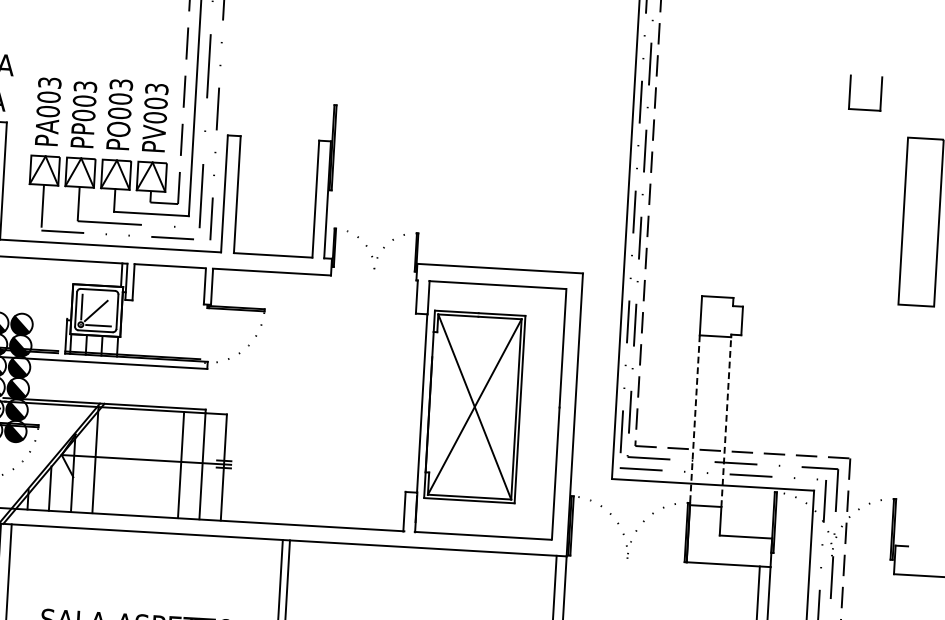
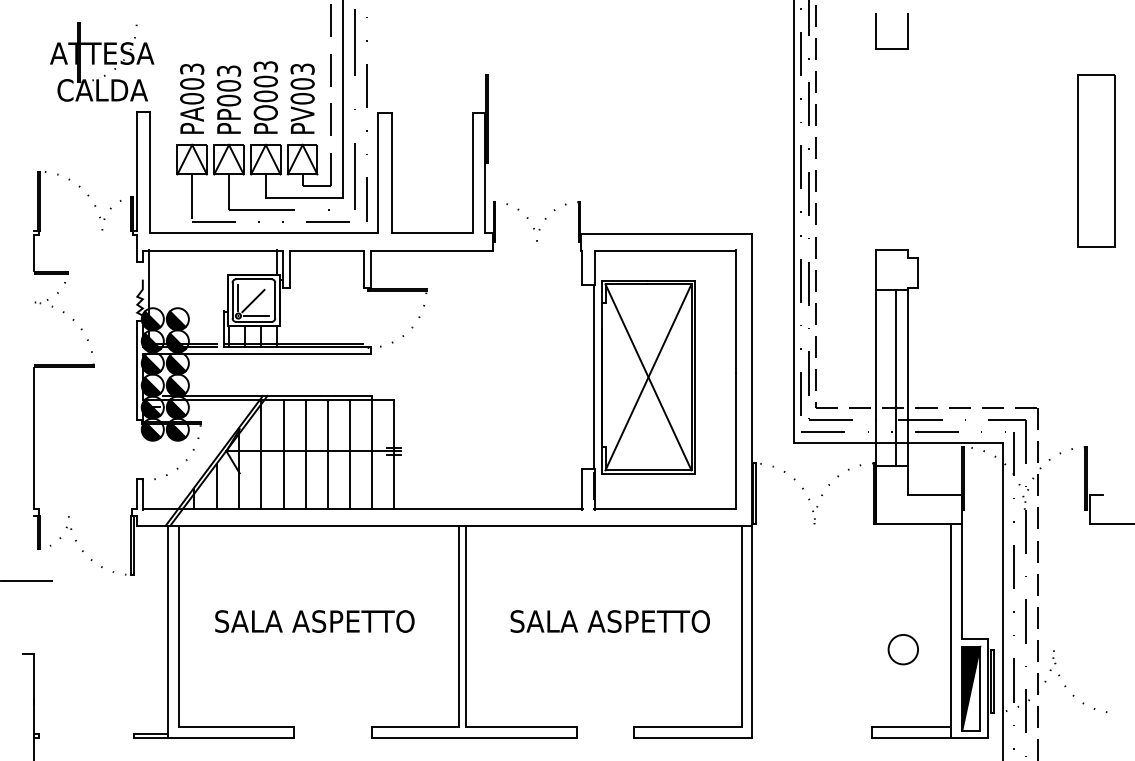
part: (850, 92) -> (876, 31), moved
line: (694, 419) -> (875, 377), dashed -> solid
line: (714, 420) -> (895, 377), added
line: (726, 421) -> (908, 377), dashed -> solid
line: (116, 461) -> (283, 454), added
line: (138, 462) -> (305, 454), added
line: (159, 463) -> (327, 454), added

